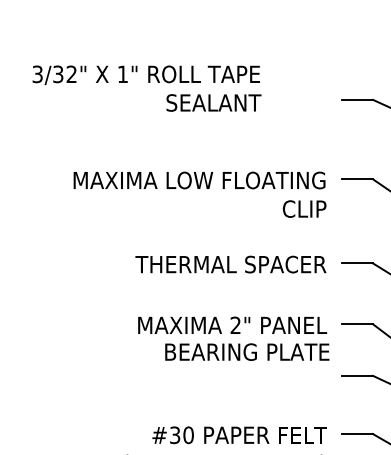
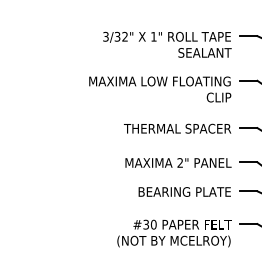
text: (147, 87) -> (167, 44), moved
text: (246, 351) -> (184, 191), moved

